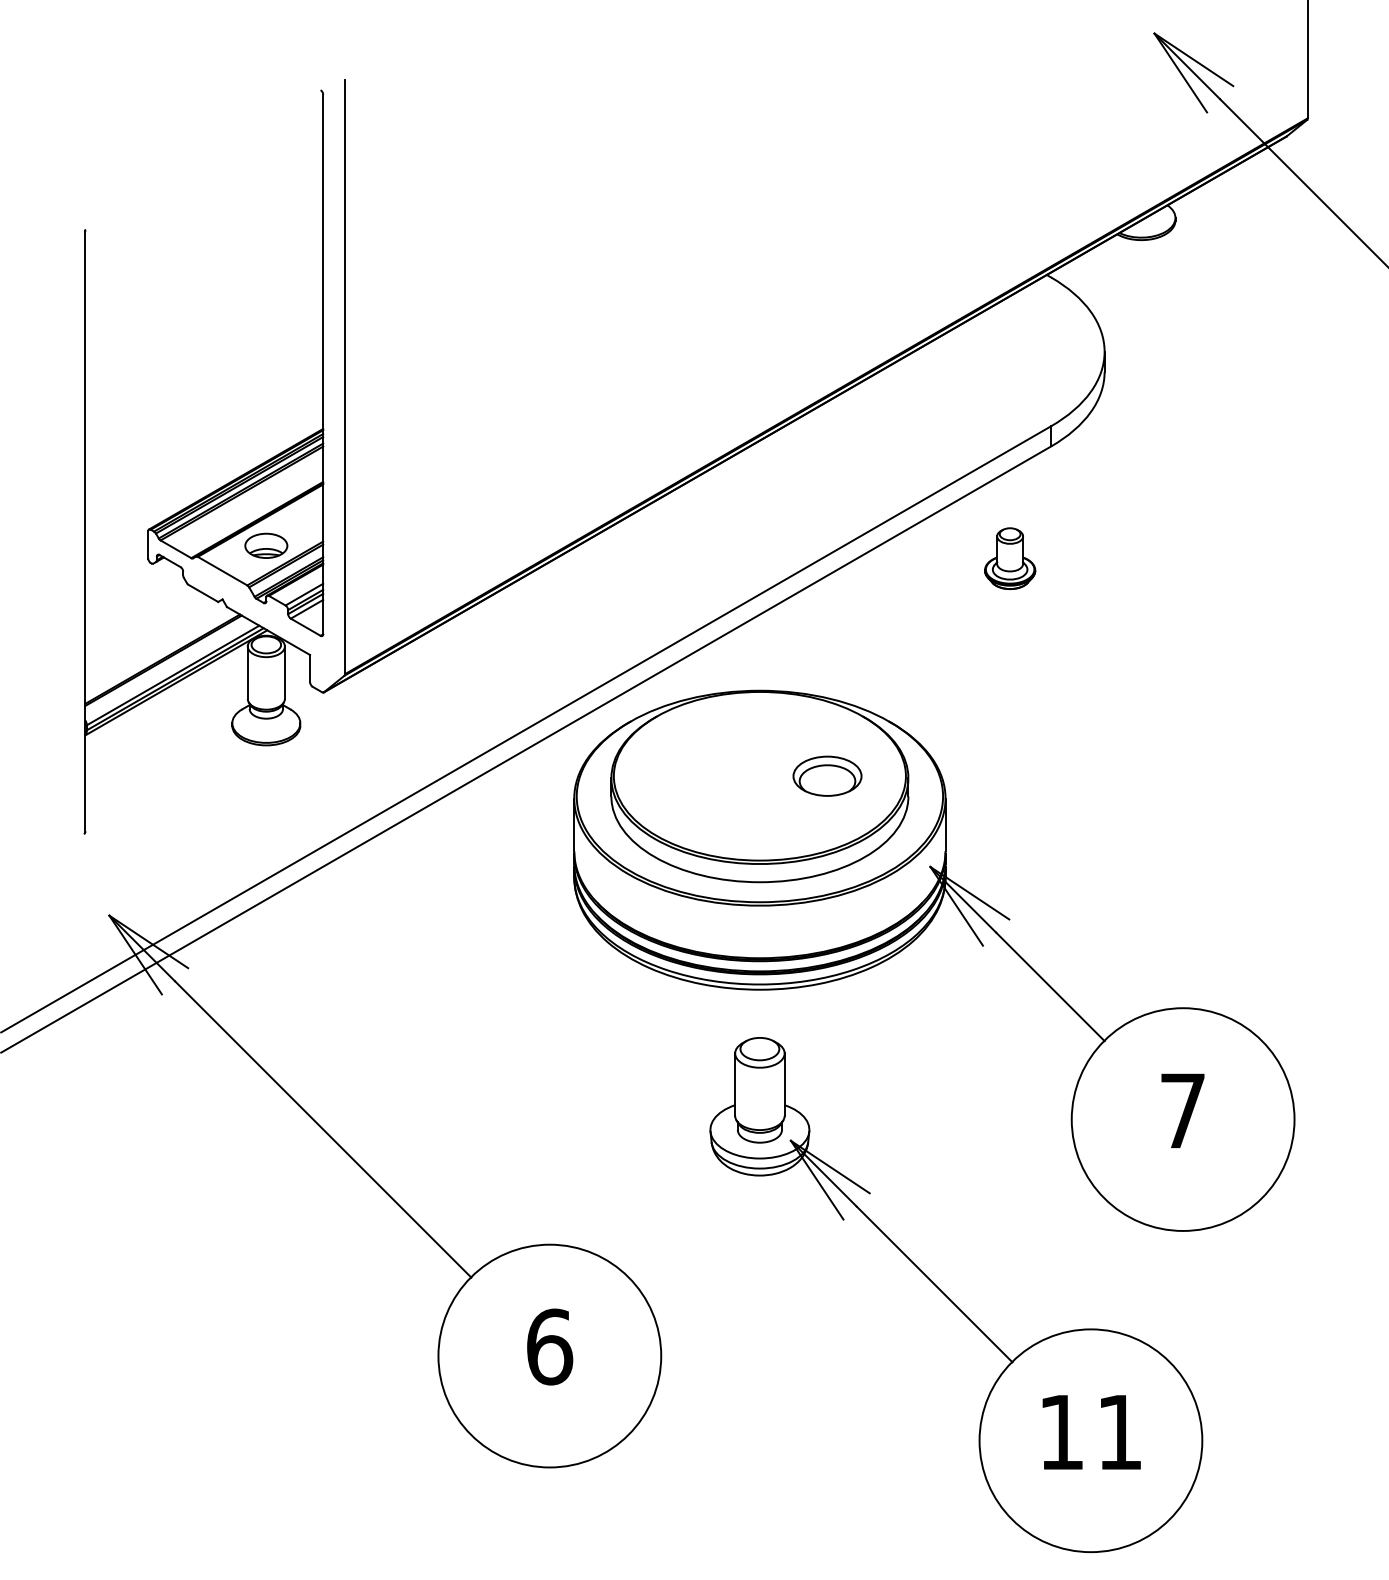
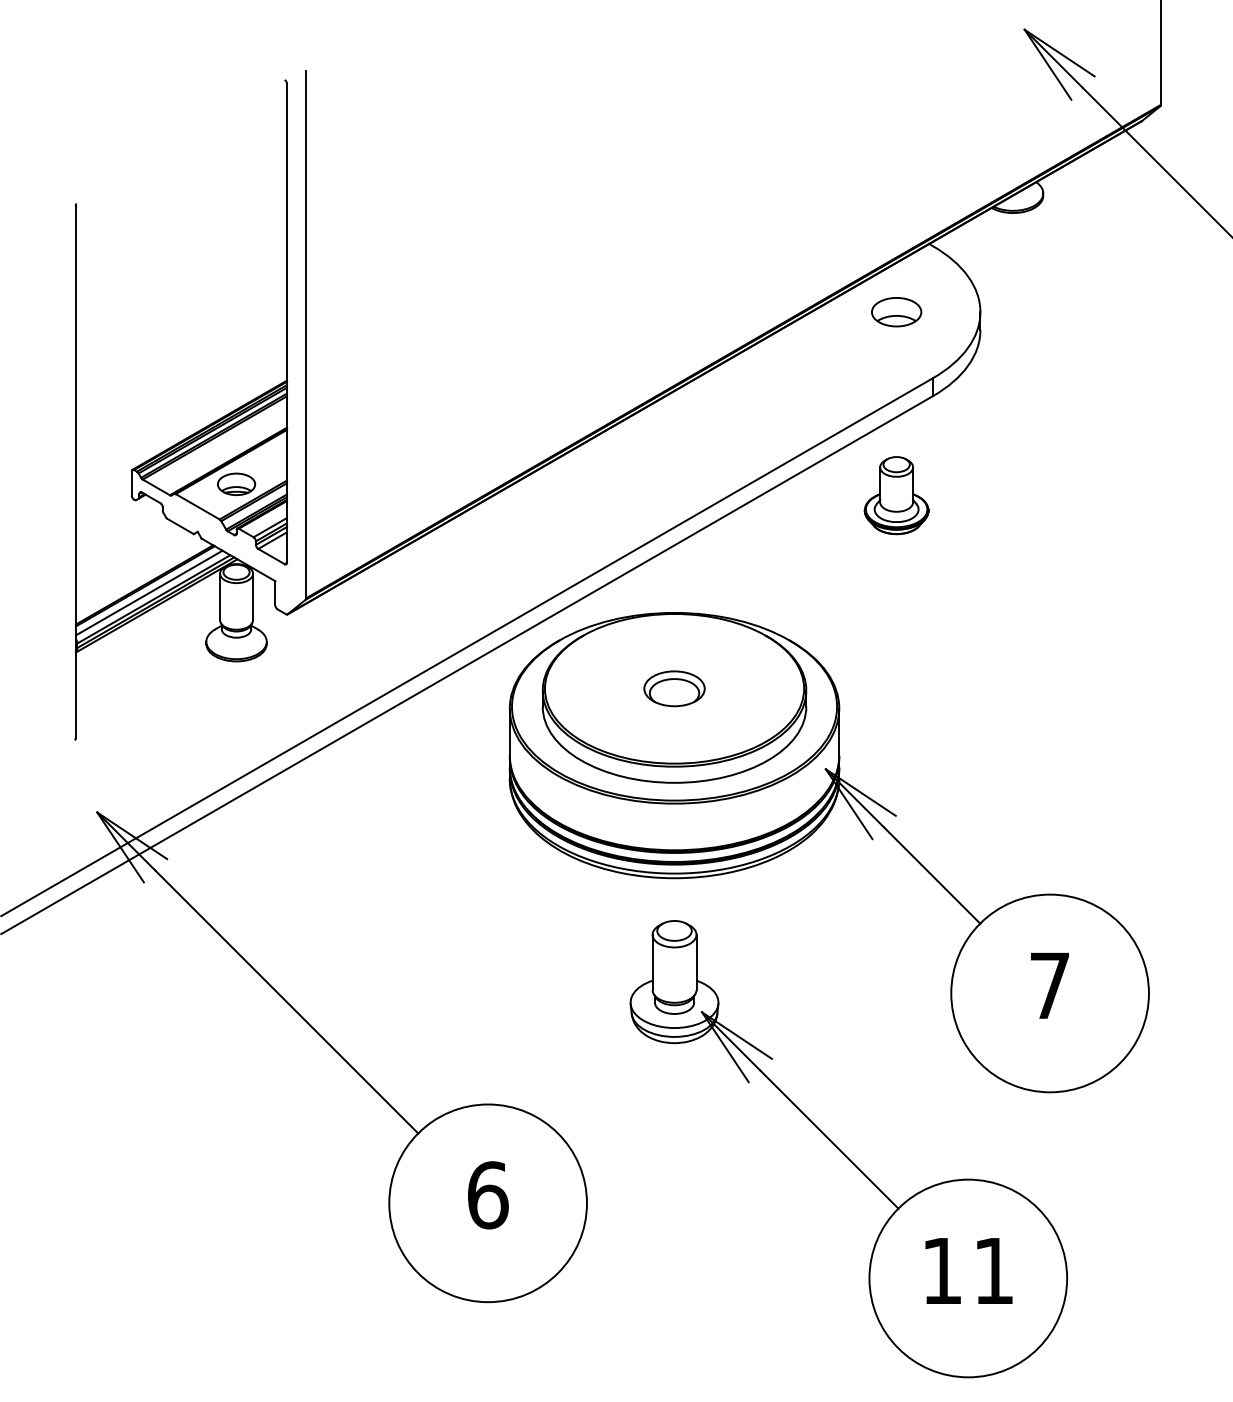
part: (1010, 352) -> (896, 312), added
part: (1010, 558) -> (896, 495), size x1.43
line: (168, 667) -> (149, 592), added
part: (827, 775) -> (674, 688), moved

